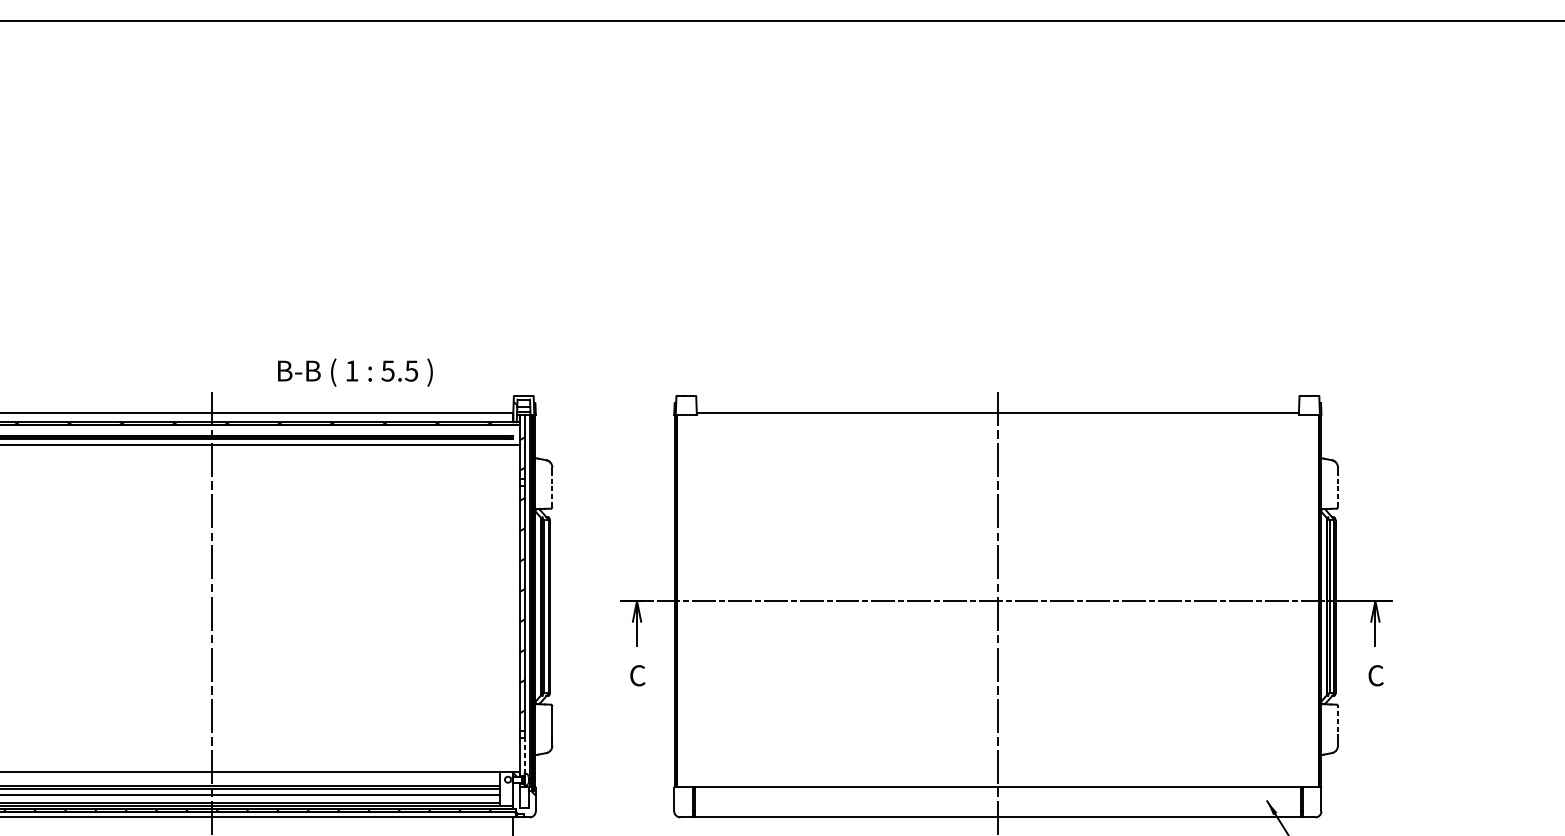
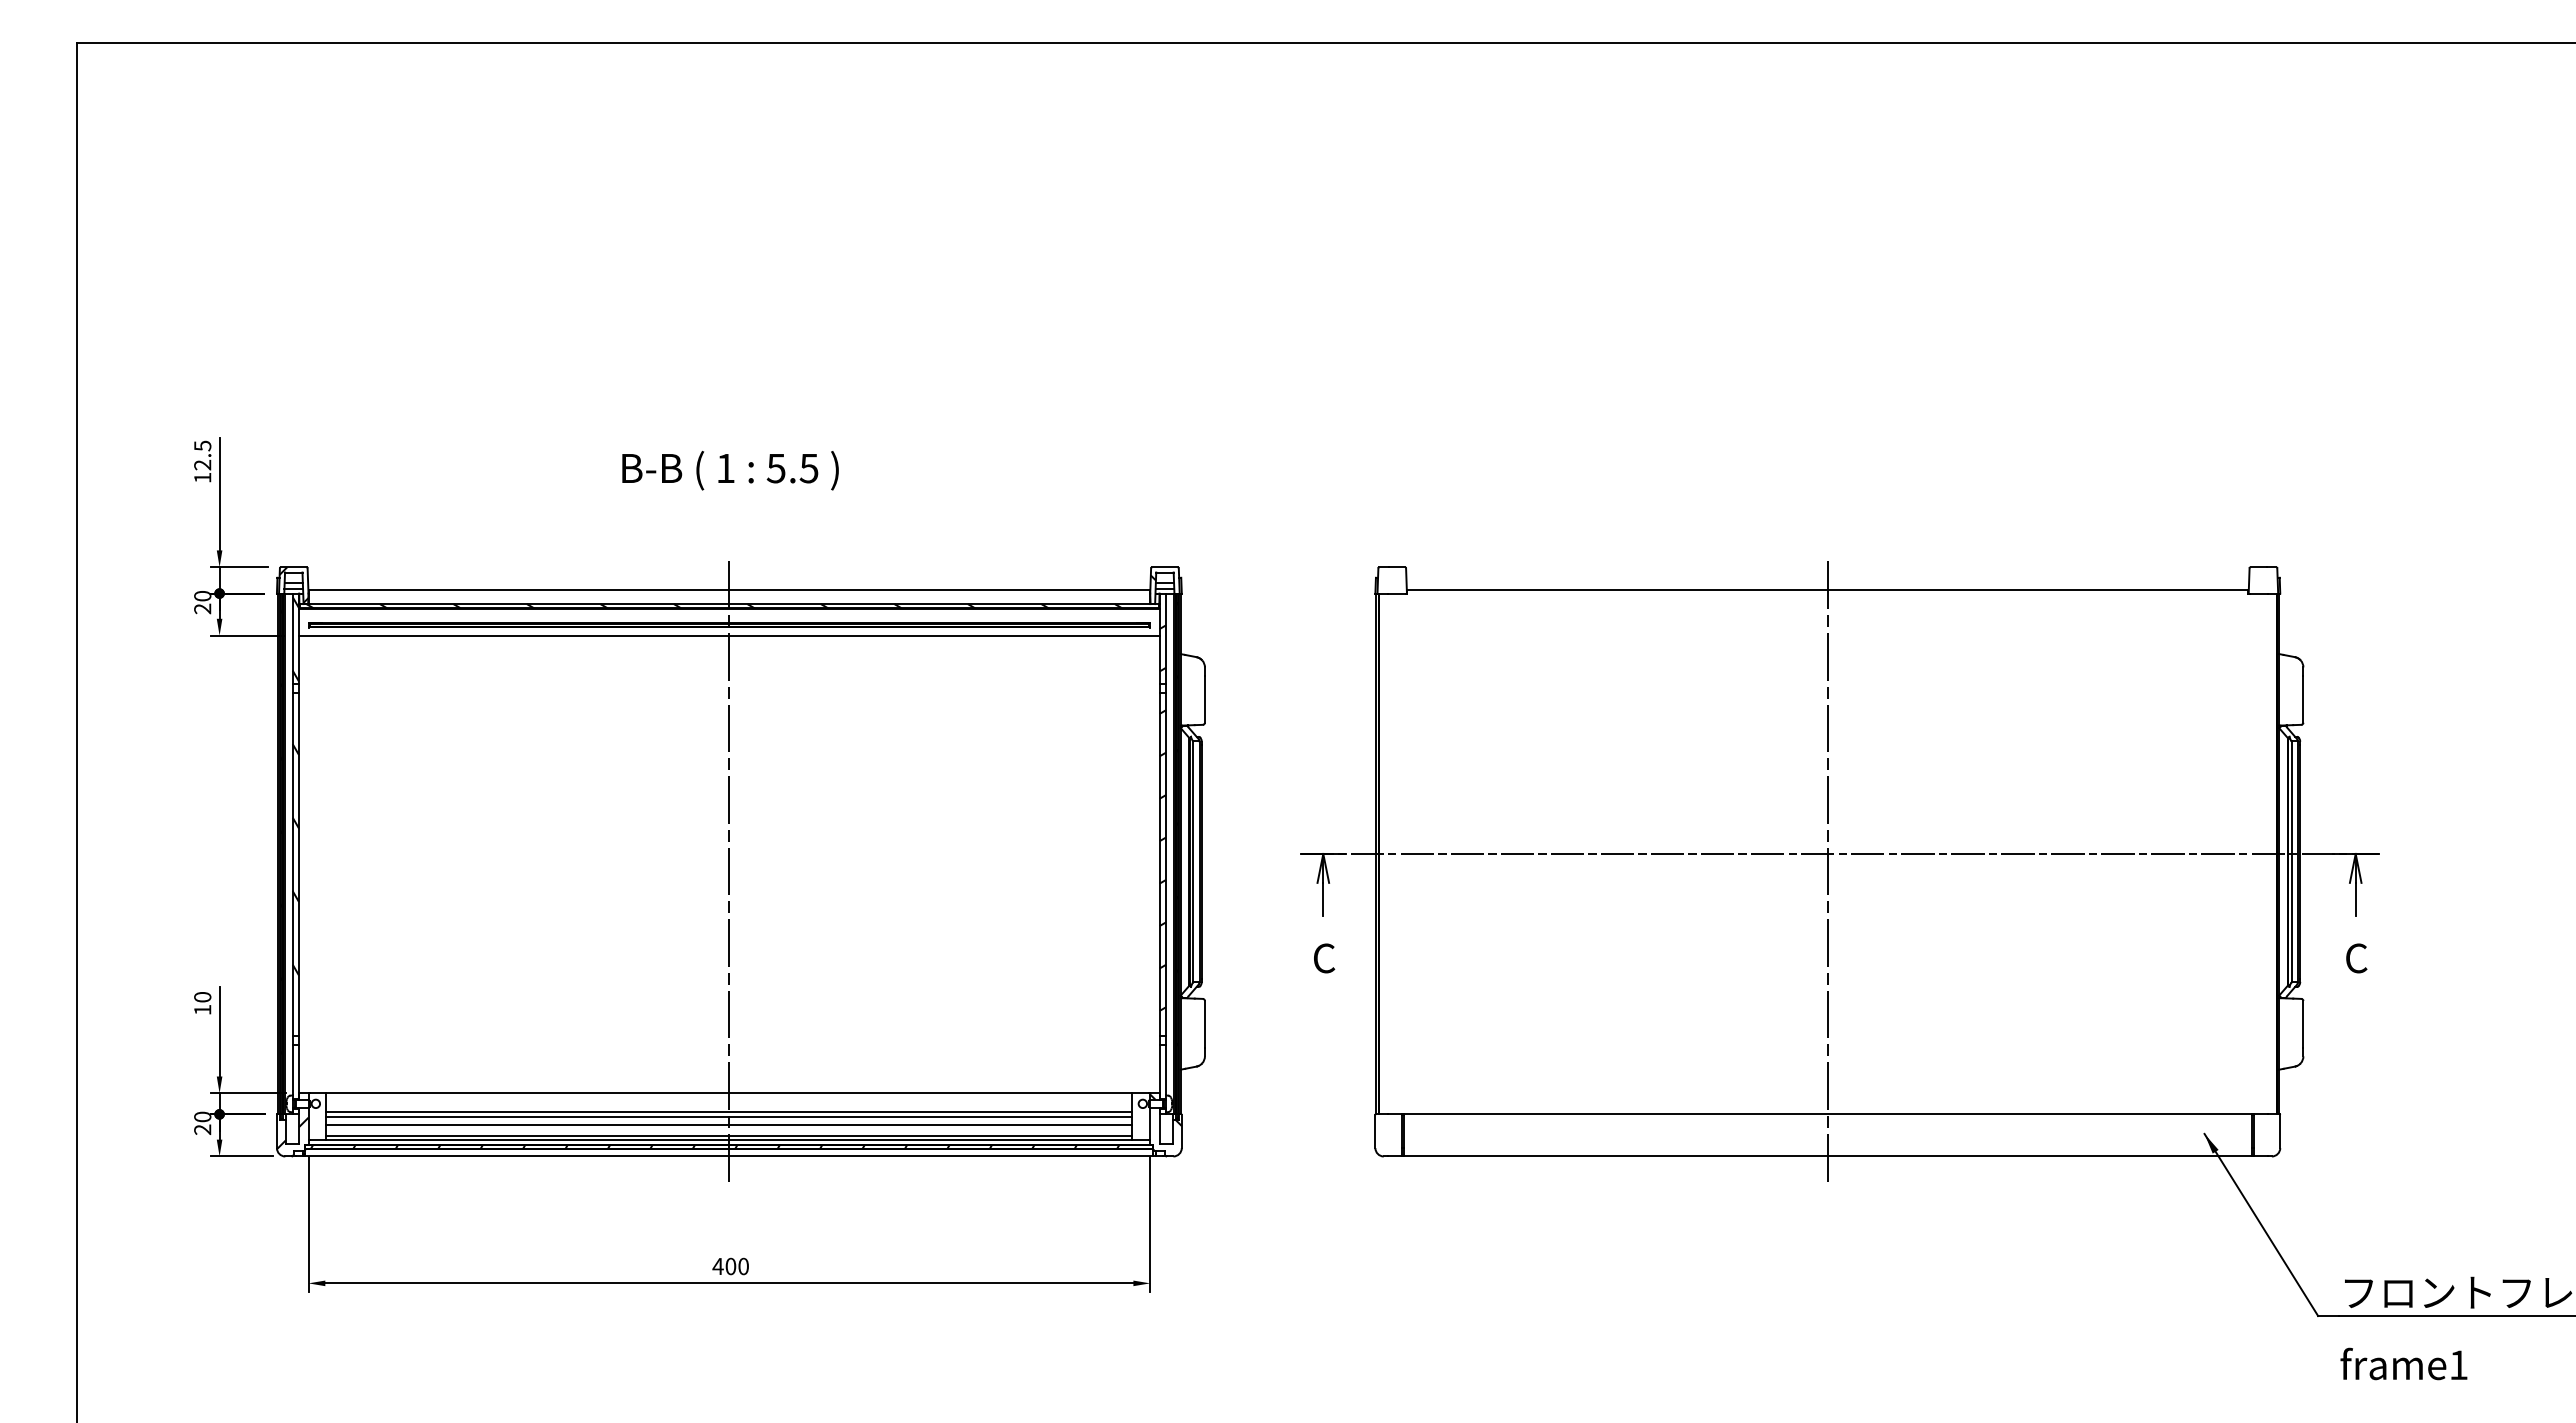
text: (355, 372) -> (730, 470), moved
line: (552, 489) -> (1204, 698), dashed -> solid
line: (1338, 489) -> (2303, 698), dashed -> solid
line: (1338, 722) -> (2303, 1023), dashed -> solid
line: (524, 755) -> (1166, 1070), dashed -> solid

